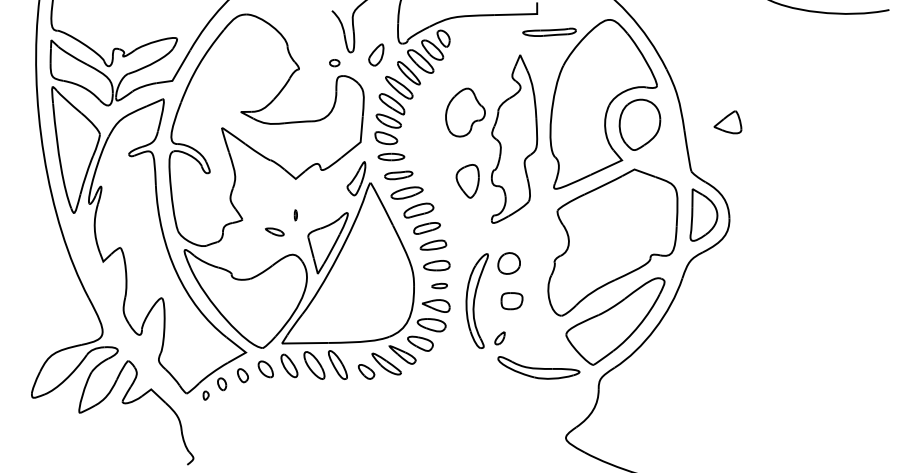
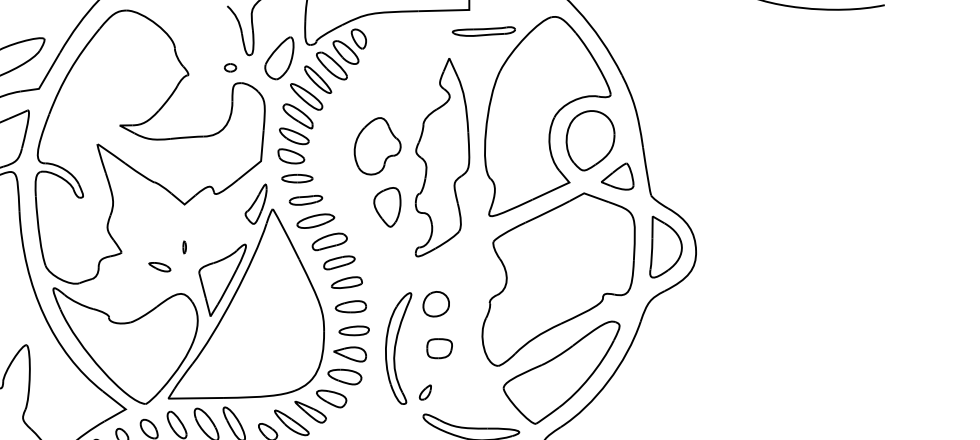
part: (376, 54) -> (279, 57), size x1.67
part: (465, 112) -> (377, 146), moved
part: (727, 122) -> (617, 176), moved
part: (439, 285) -> (354, 330), size x1.67

